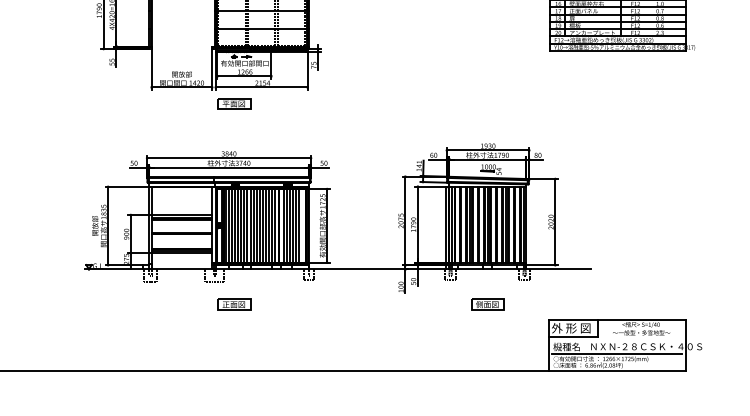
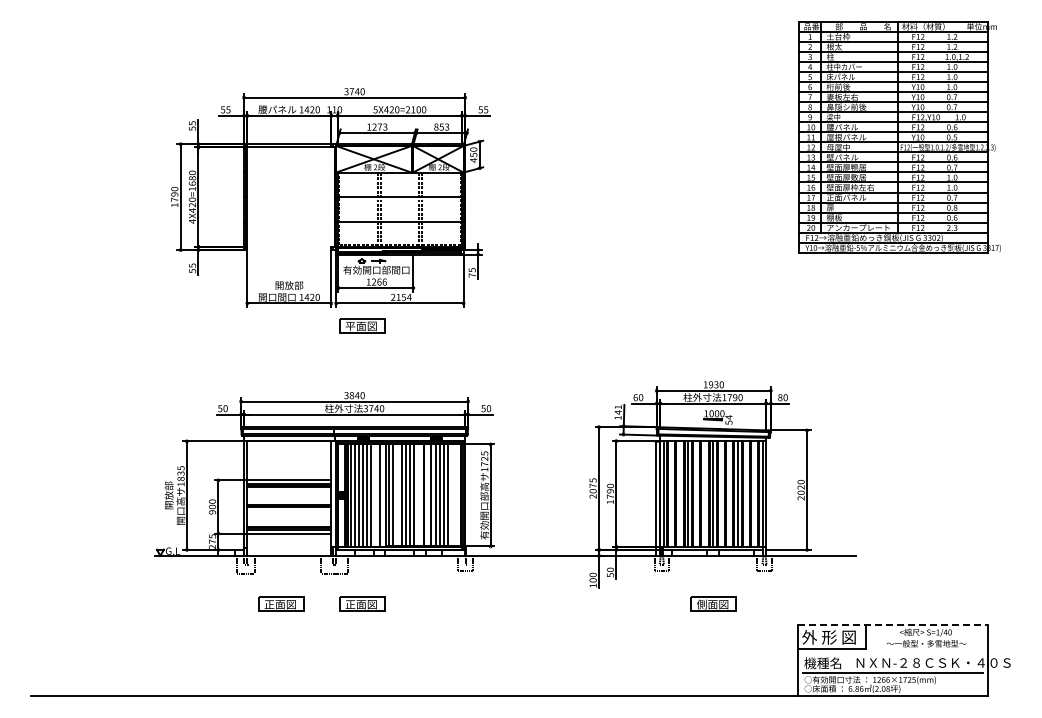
line: (244, 225) -> (375, 495), removed
line: (259, 225) -> (397, 495), removed
line: (275, 225) -> (418, 495), removed
line: (299, 225) -> (452, 495), removed
part: (176, 303) -> (281, 603), added
line: (616, 319) -> (892, 625), solid -> dashed

